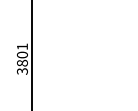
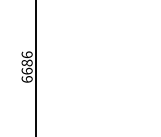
text: (21, 58) -> (26, 66), 3801 -> 6686

